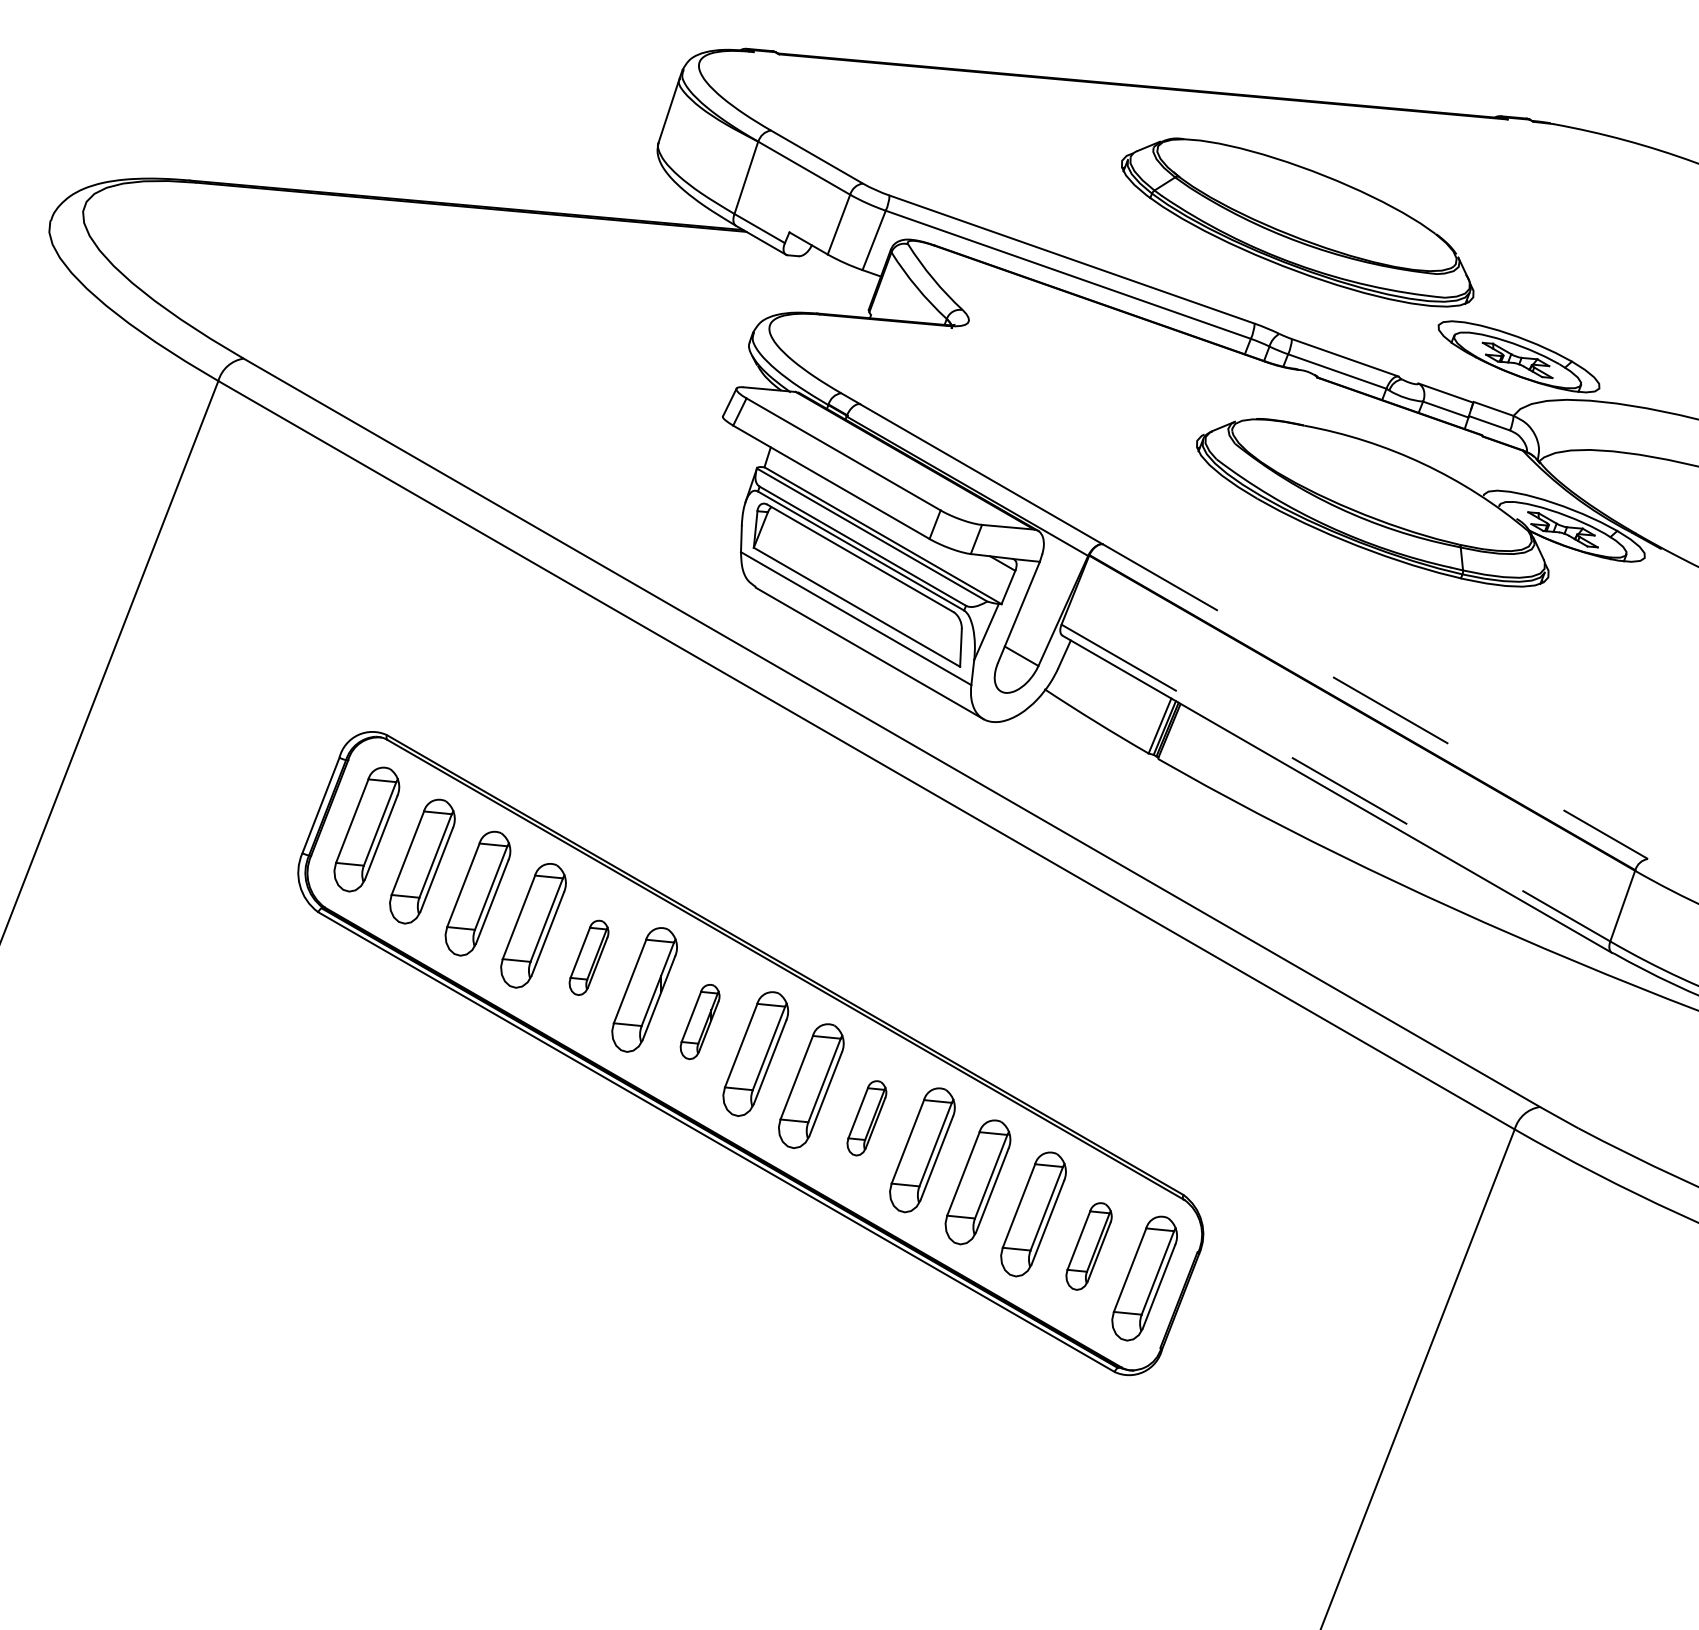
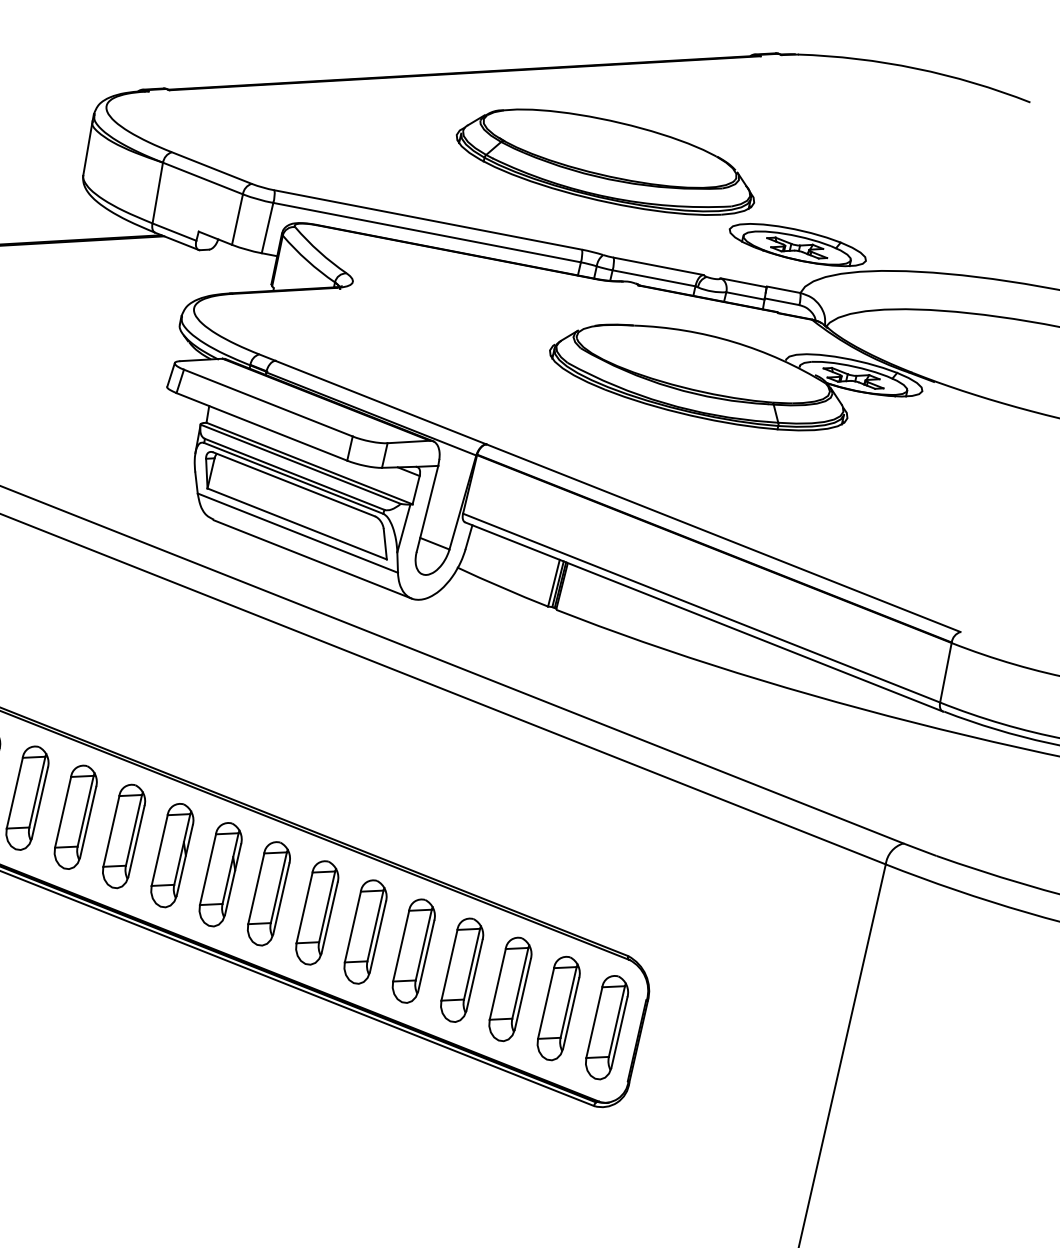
line: (1375, 701) -> (723, 538), dashed -> solid
line: (1335, 783) -> (701, 608), dashed -> solid
part: (588, 957) -> (123, 836), size x1.67
part: (699, 1021) -> (220, 874), size x1.67
part: (866, 1118) -> (365, 932), size x1.67
part: (1088, 1246) -> (558, 1008), size x1.43

